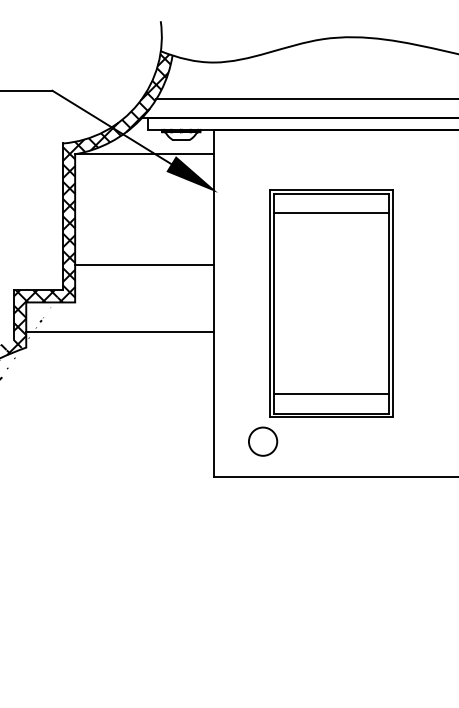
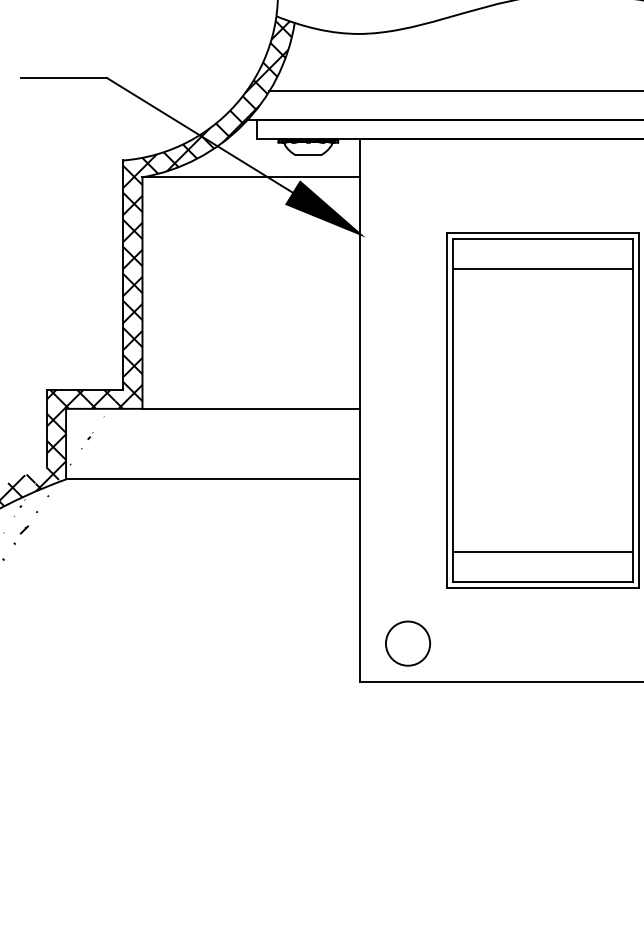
line: (144, 265) -> (250, 408), moved
line: (120, 331) -> (213, 479), moved
circle: (263, 441) -> (408, 643), moved

